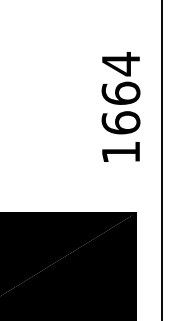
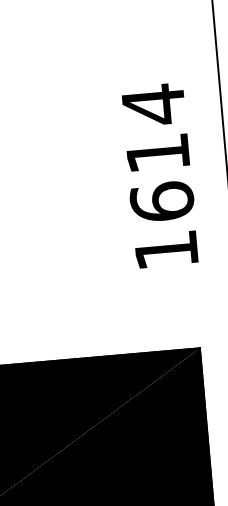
text: (120, 92) -> (156, 151), 1664 -> 1614

